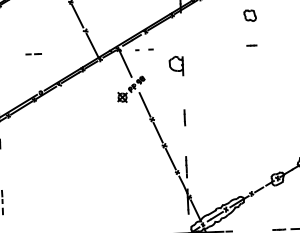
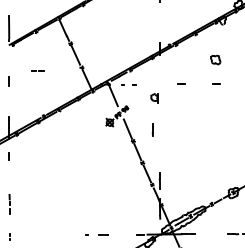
part: (209, 46) -> (181, 83), added
line: (31, 53) -> (36, 70), moved
part: (176, 65) -> (154, 98), size x0.6
line: (184, 117) -> (152, 129), moved

